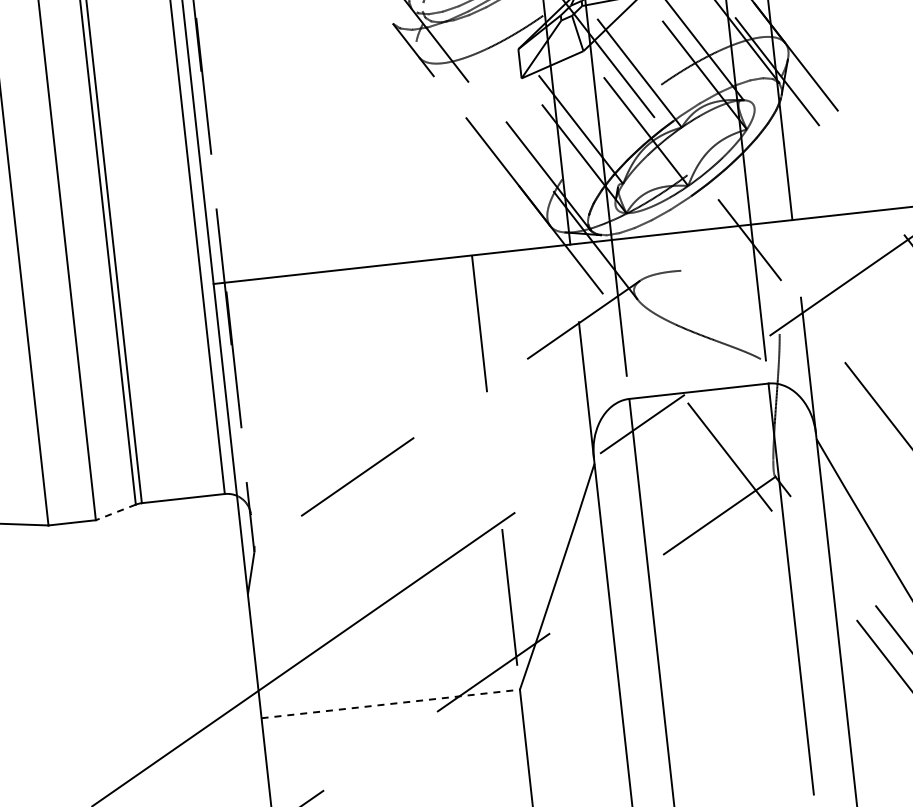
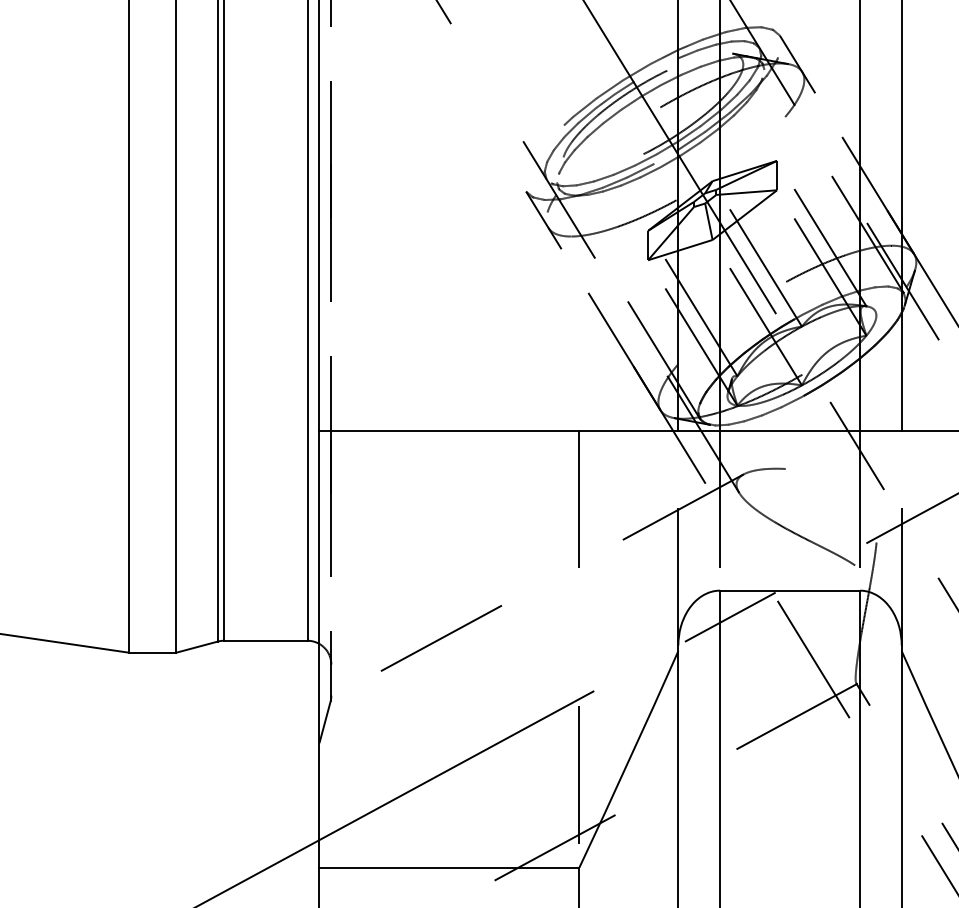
line: (115, 512) -> (196, 647), dashed -> solid
line: (390, 703) -> (449, 867), dashed -> solid

